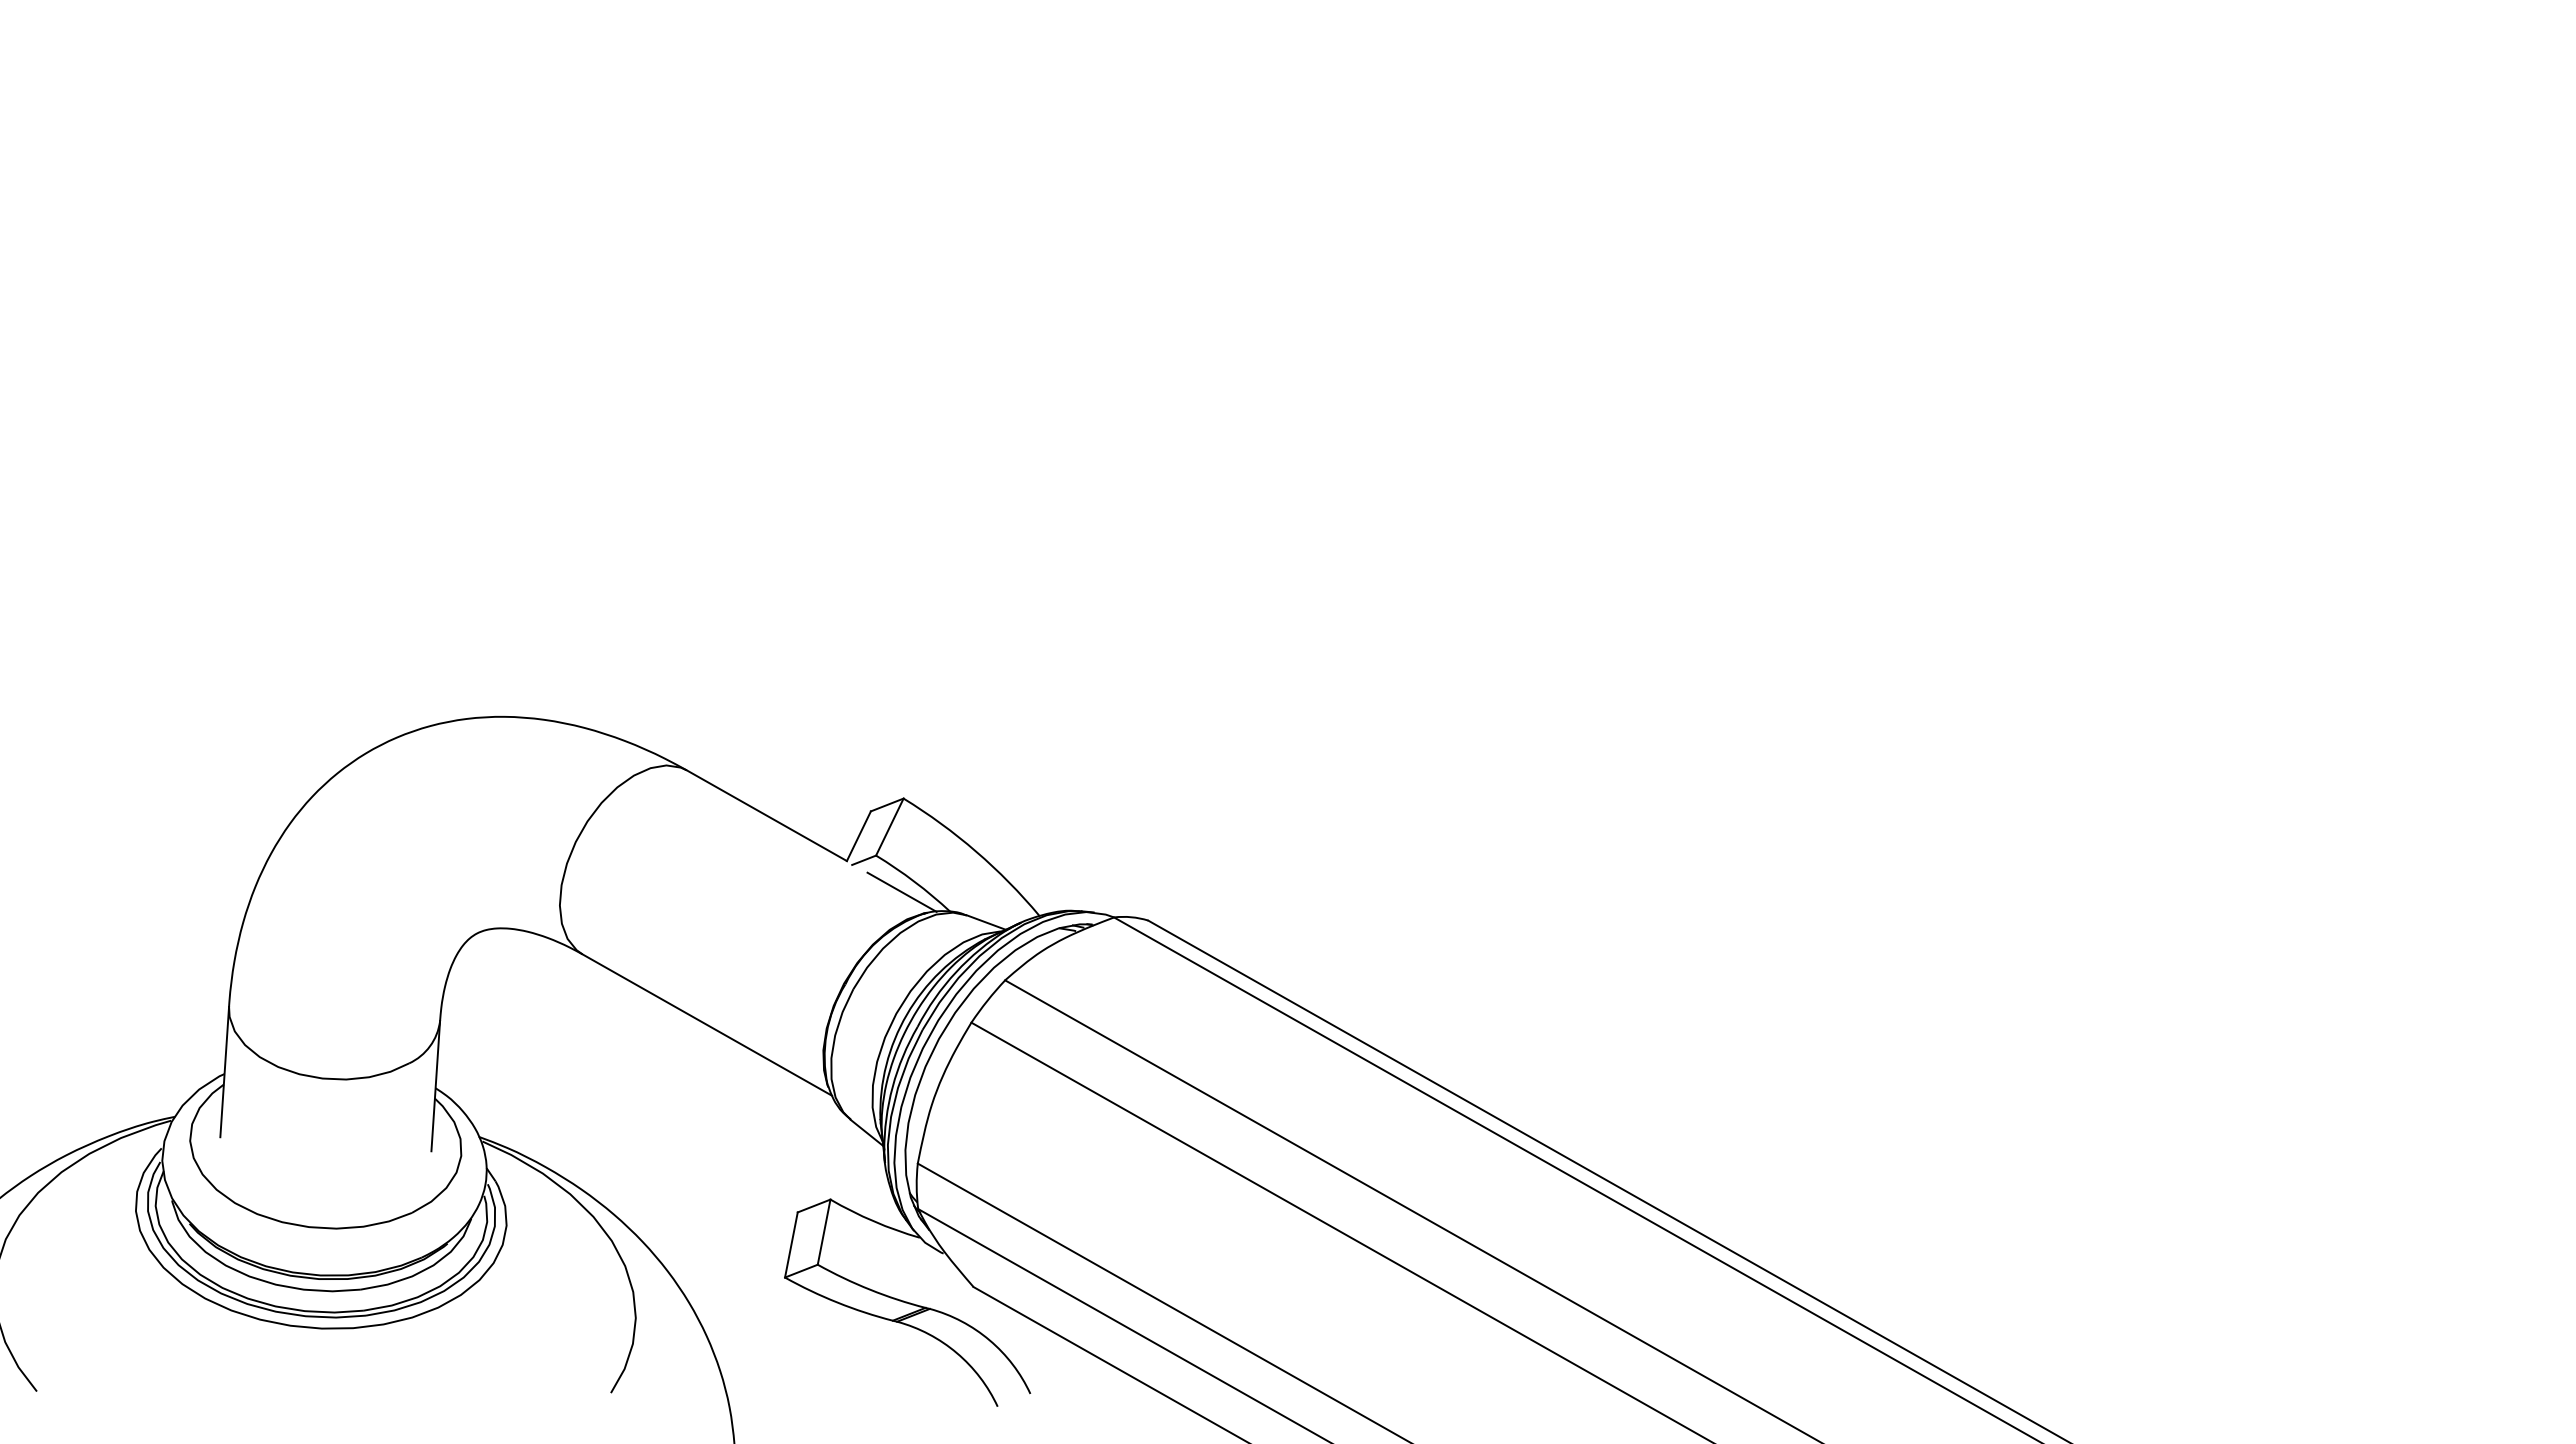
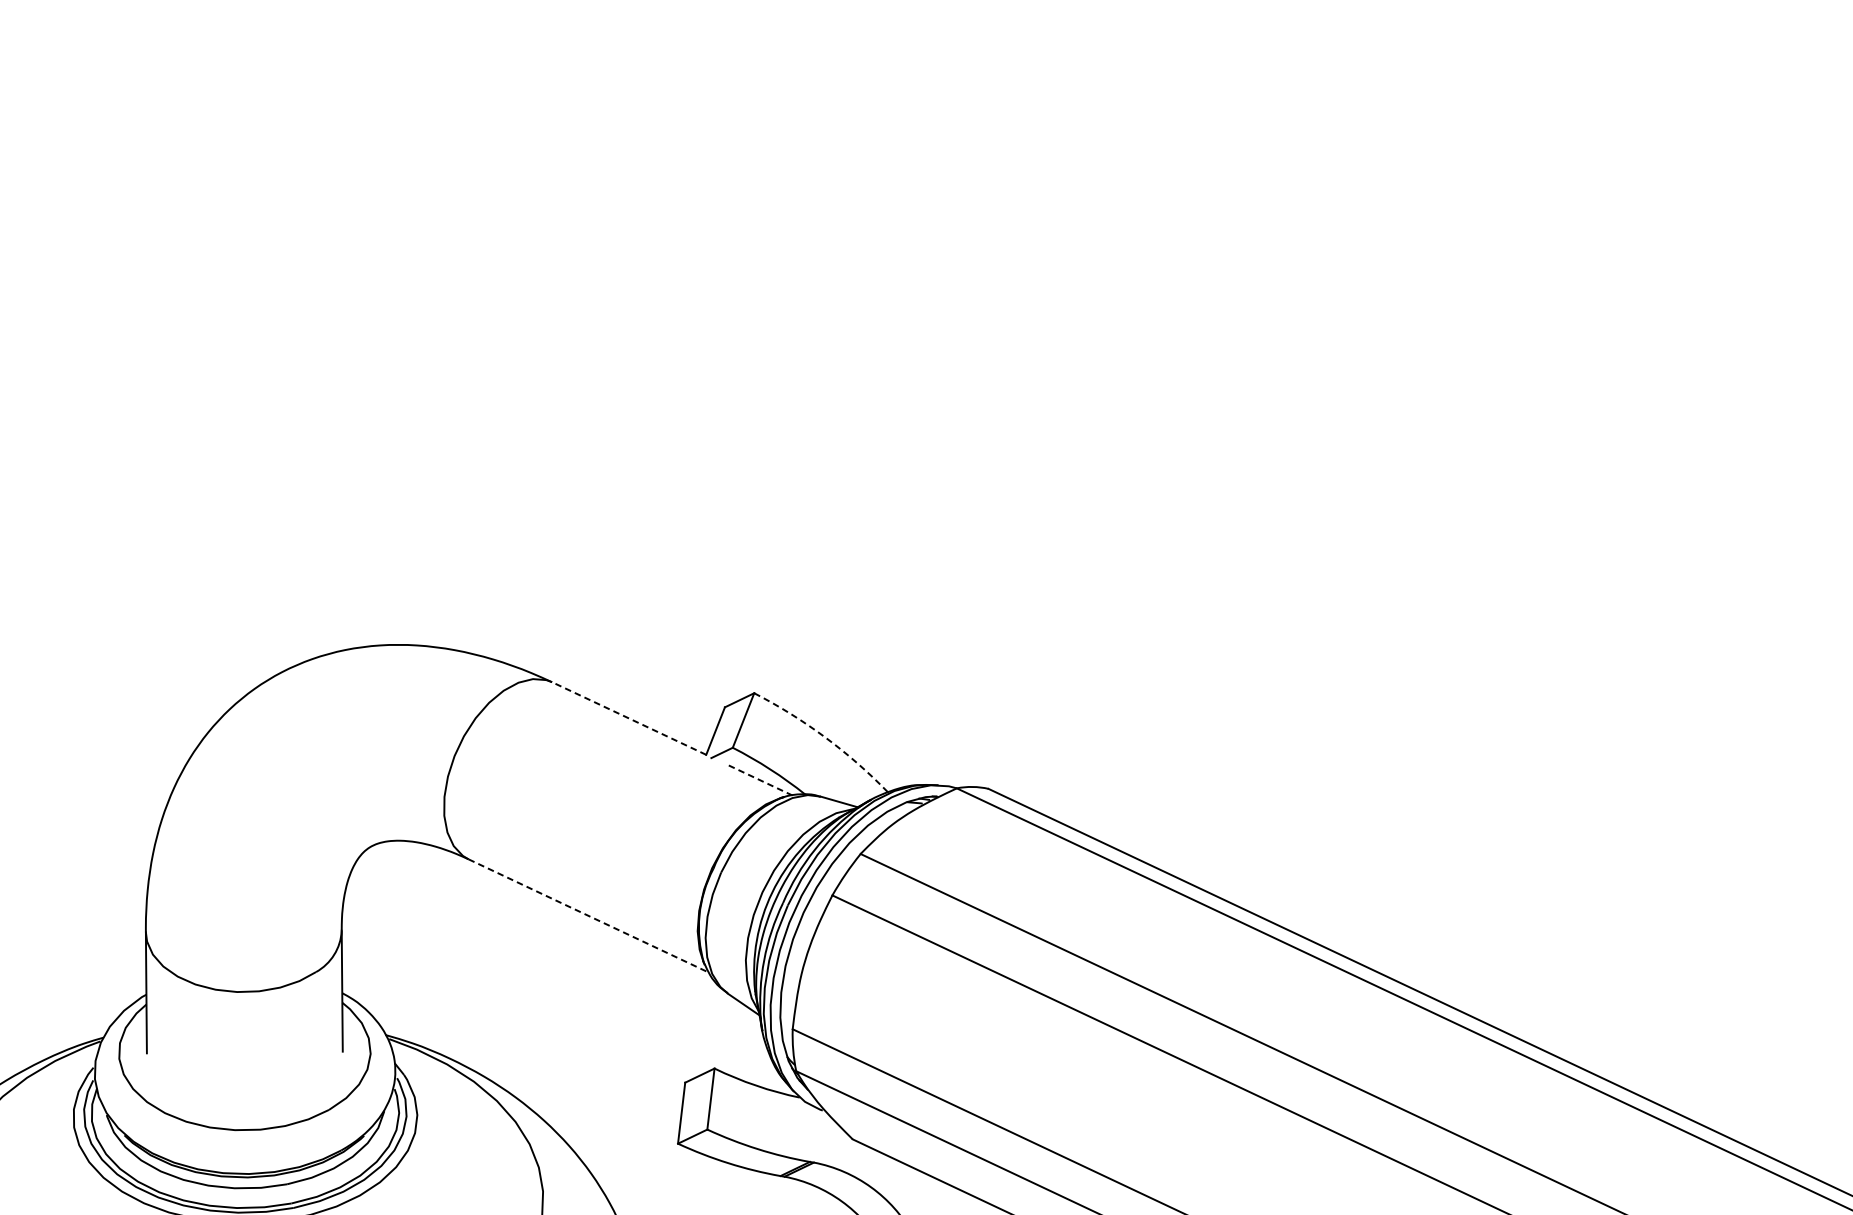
line: (766, 815) -> (628, 718), solid -> dashed
arc: (976, 851) -> (825, 737), solid -> dashed
line: (902, 892) -> (759, 780), solid -> dashed
line: (707, 1025) -> (588, 916), solid -> dashed

